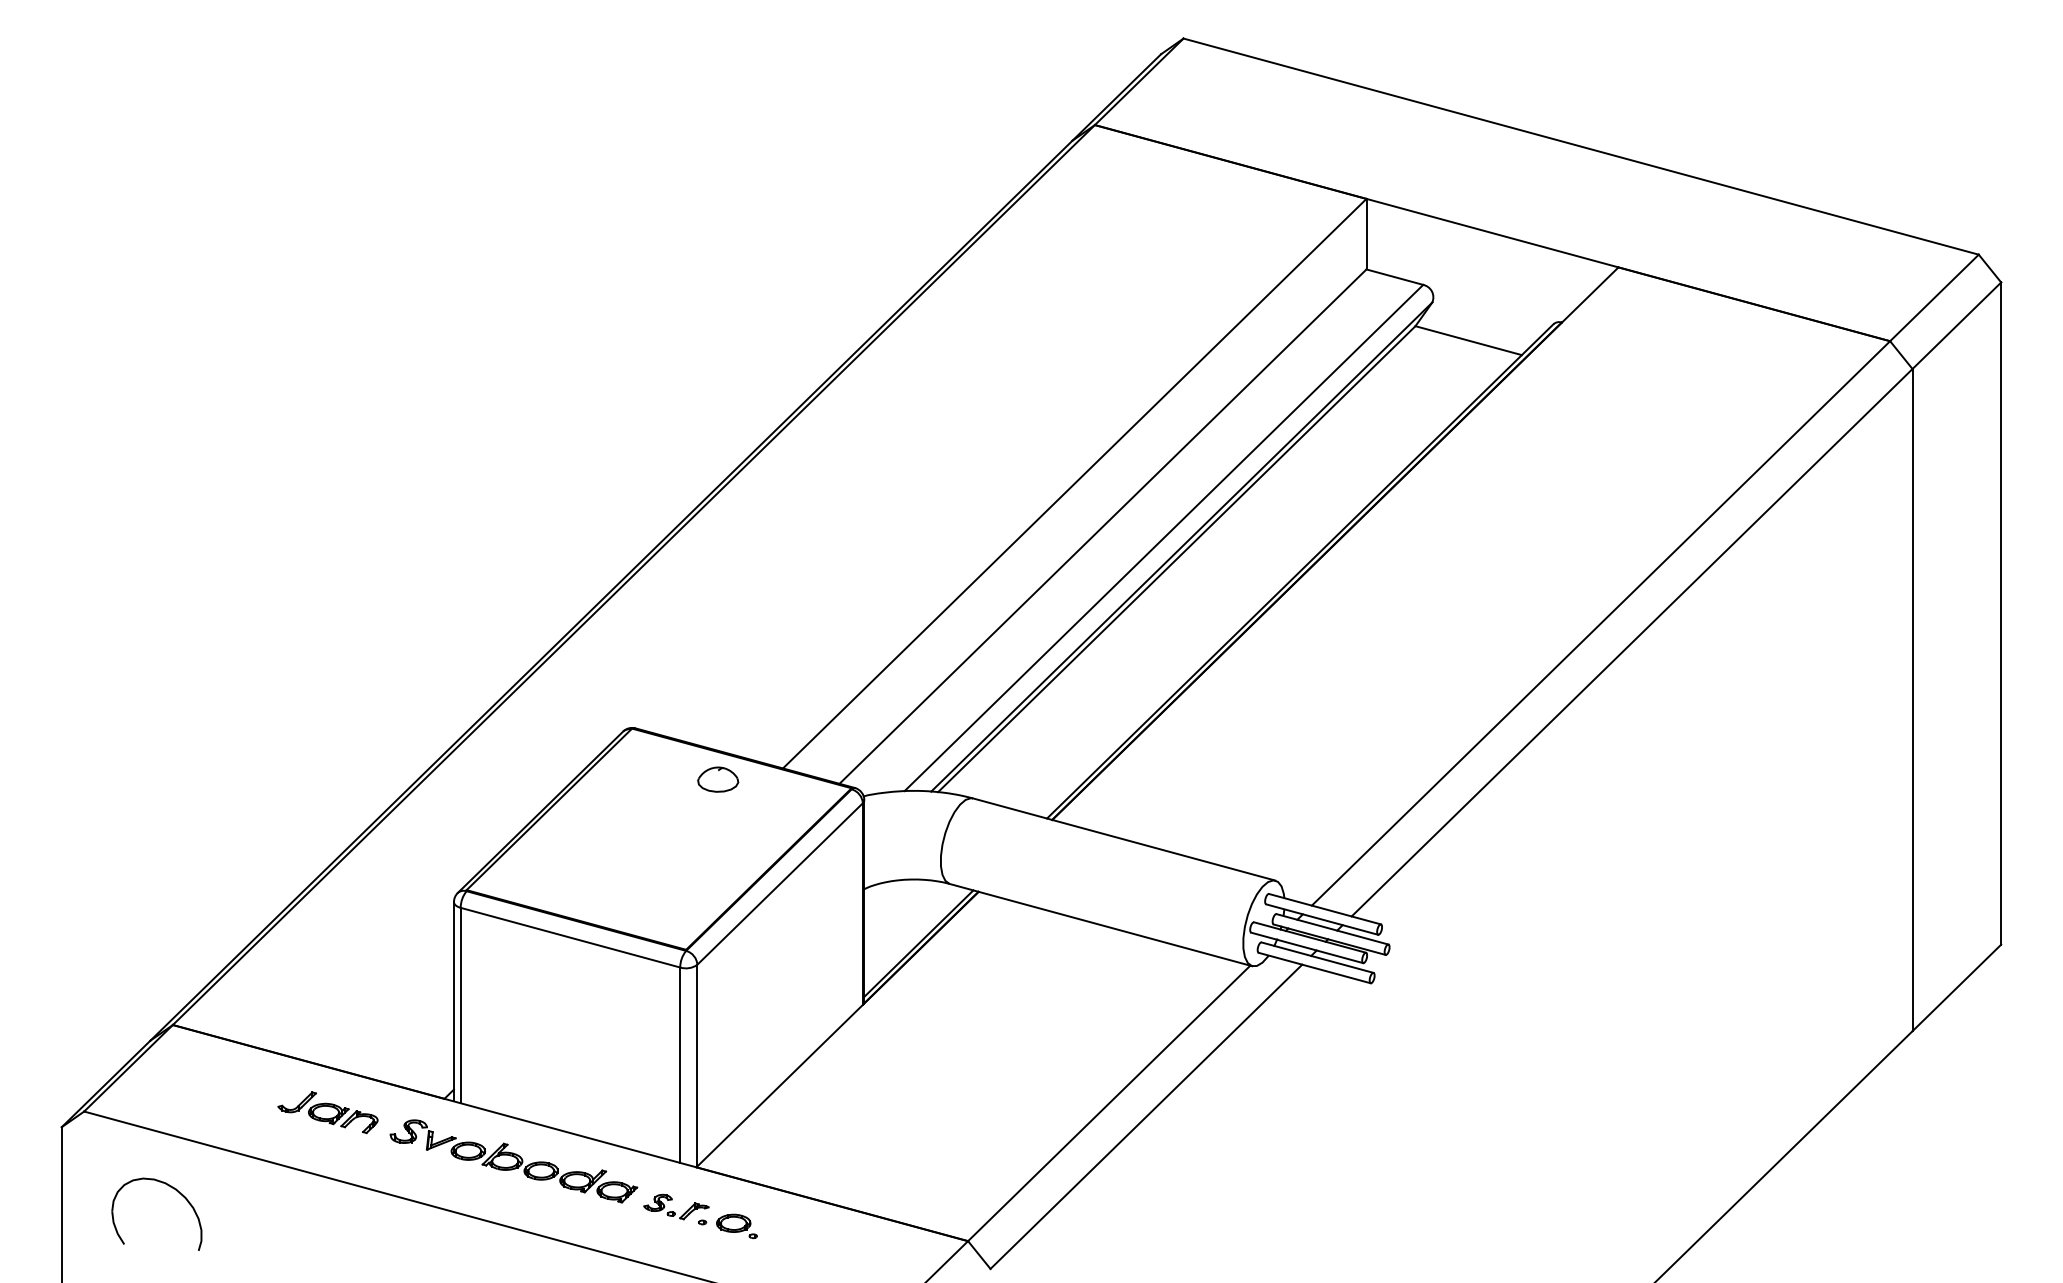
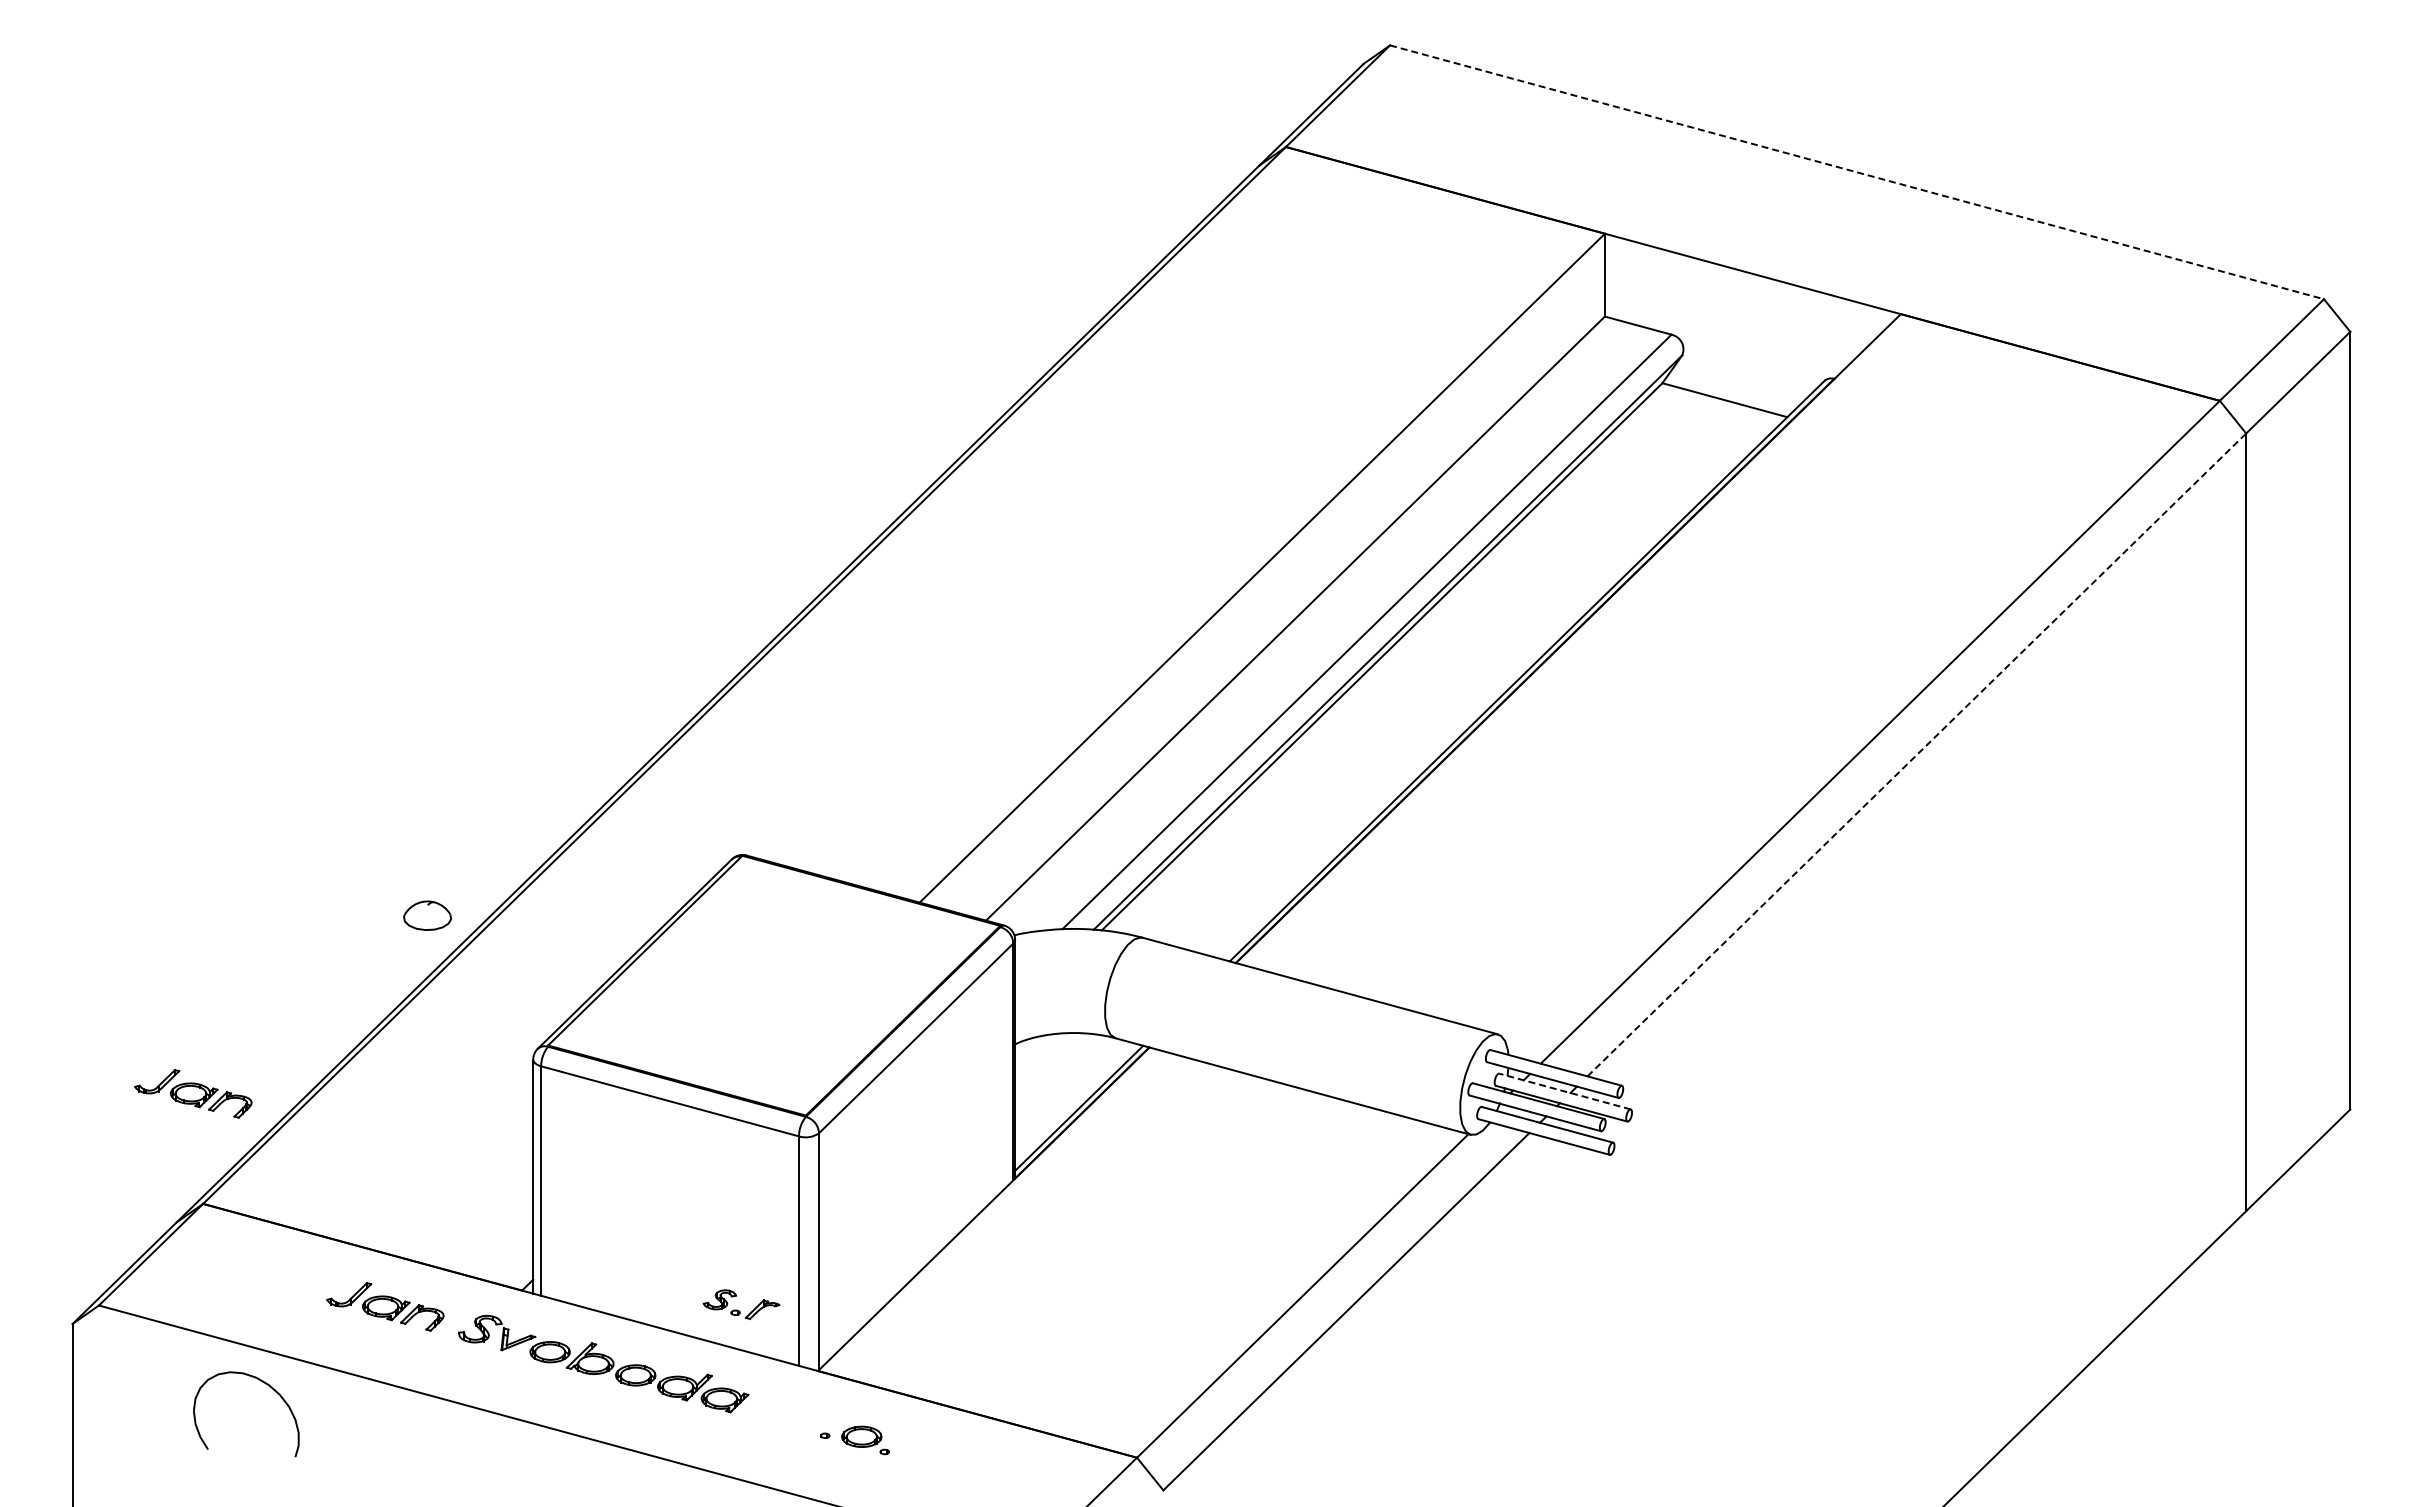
line: (1581, 146) -> (1857, 172), solid -> dashed
line: (1632, 642) -> (1917, 754), solid -> dashed
part: (718, 779) -> (427, 915), moved
line: (1332, 929) -> (1564, 1091), solid -> dashed
part: (164, 931) -> (193, 1093), added
part: (173, 1189) -> (265, 1384), moved
part: (674, 1212) -> (739, 1310), moved

